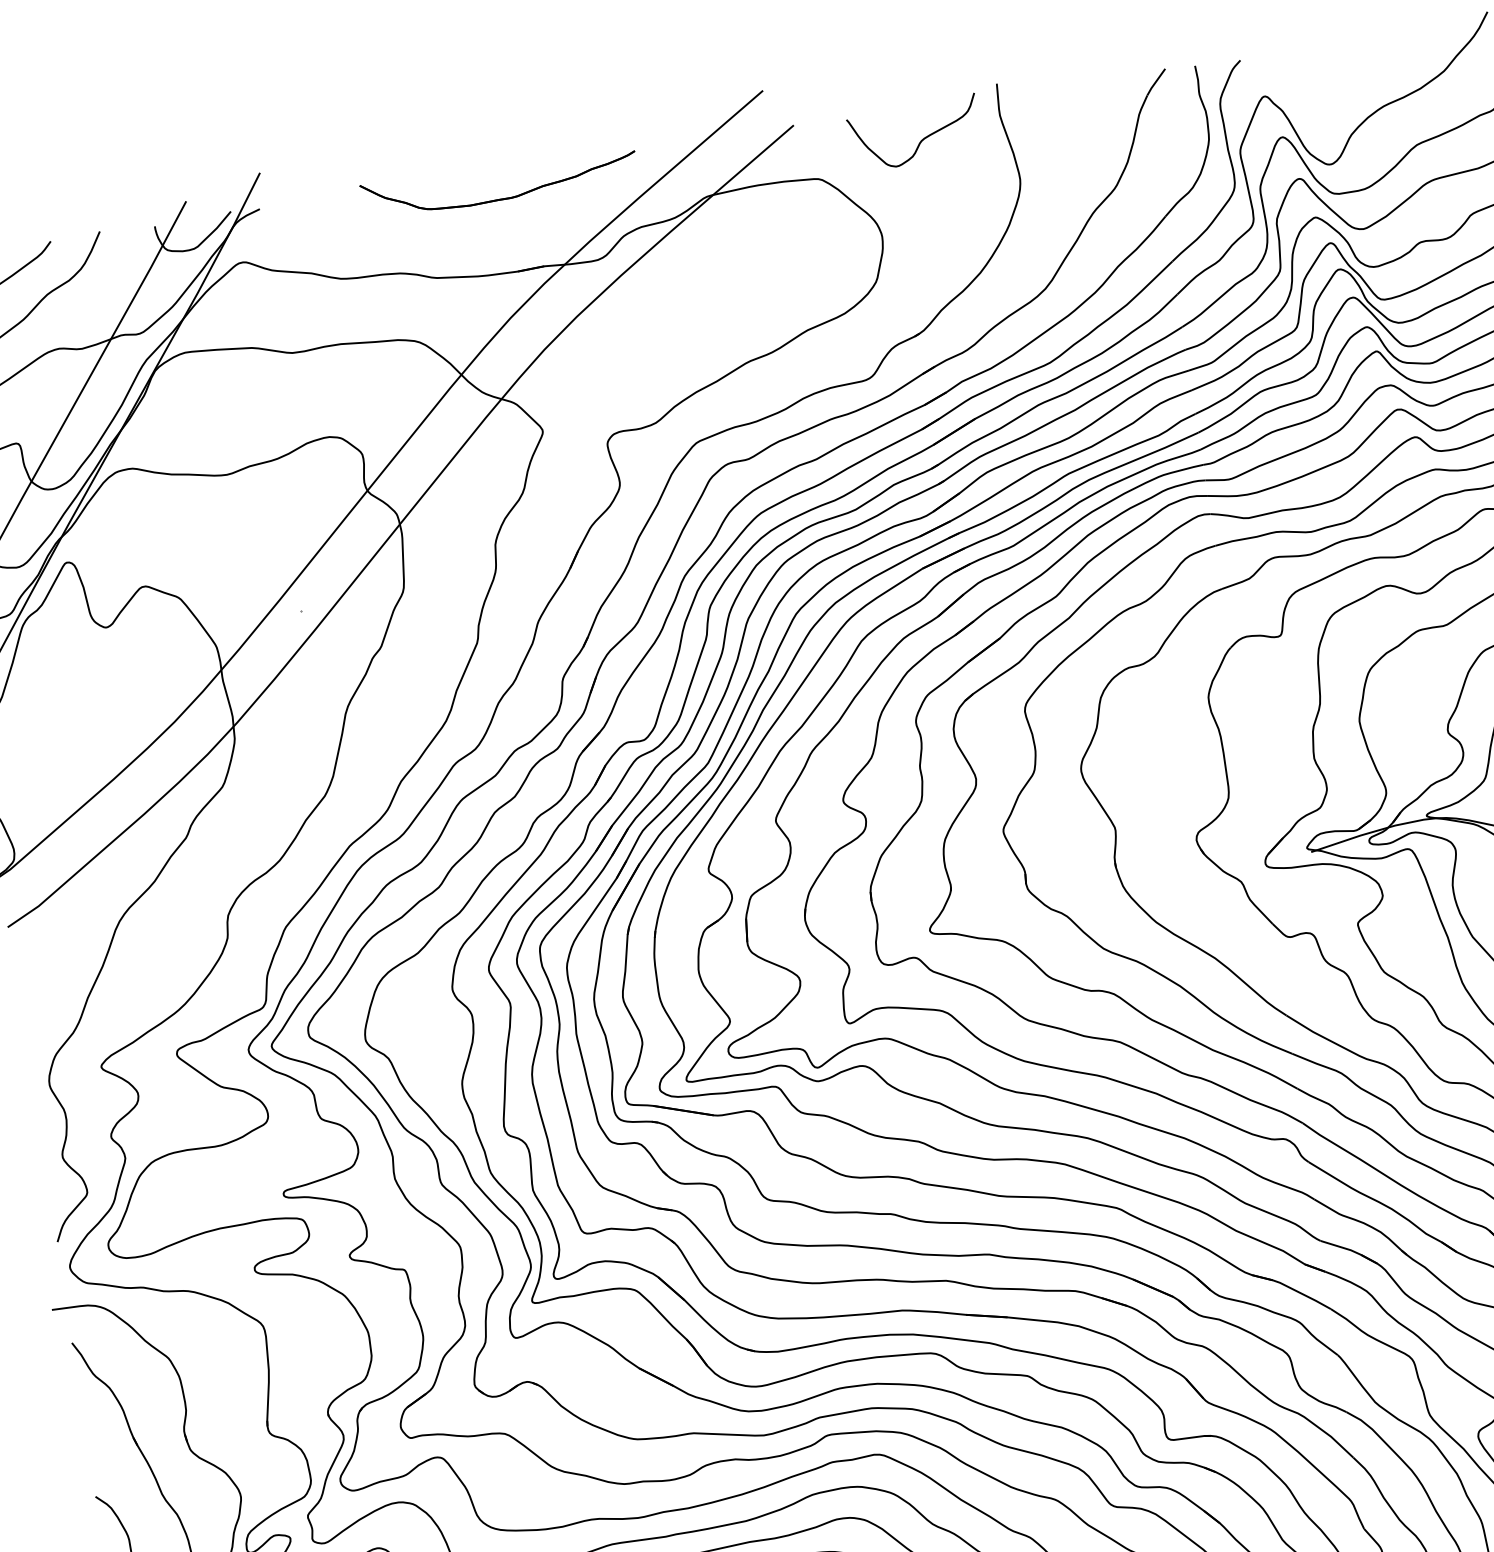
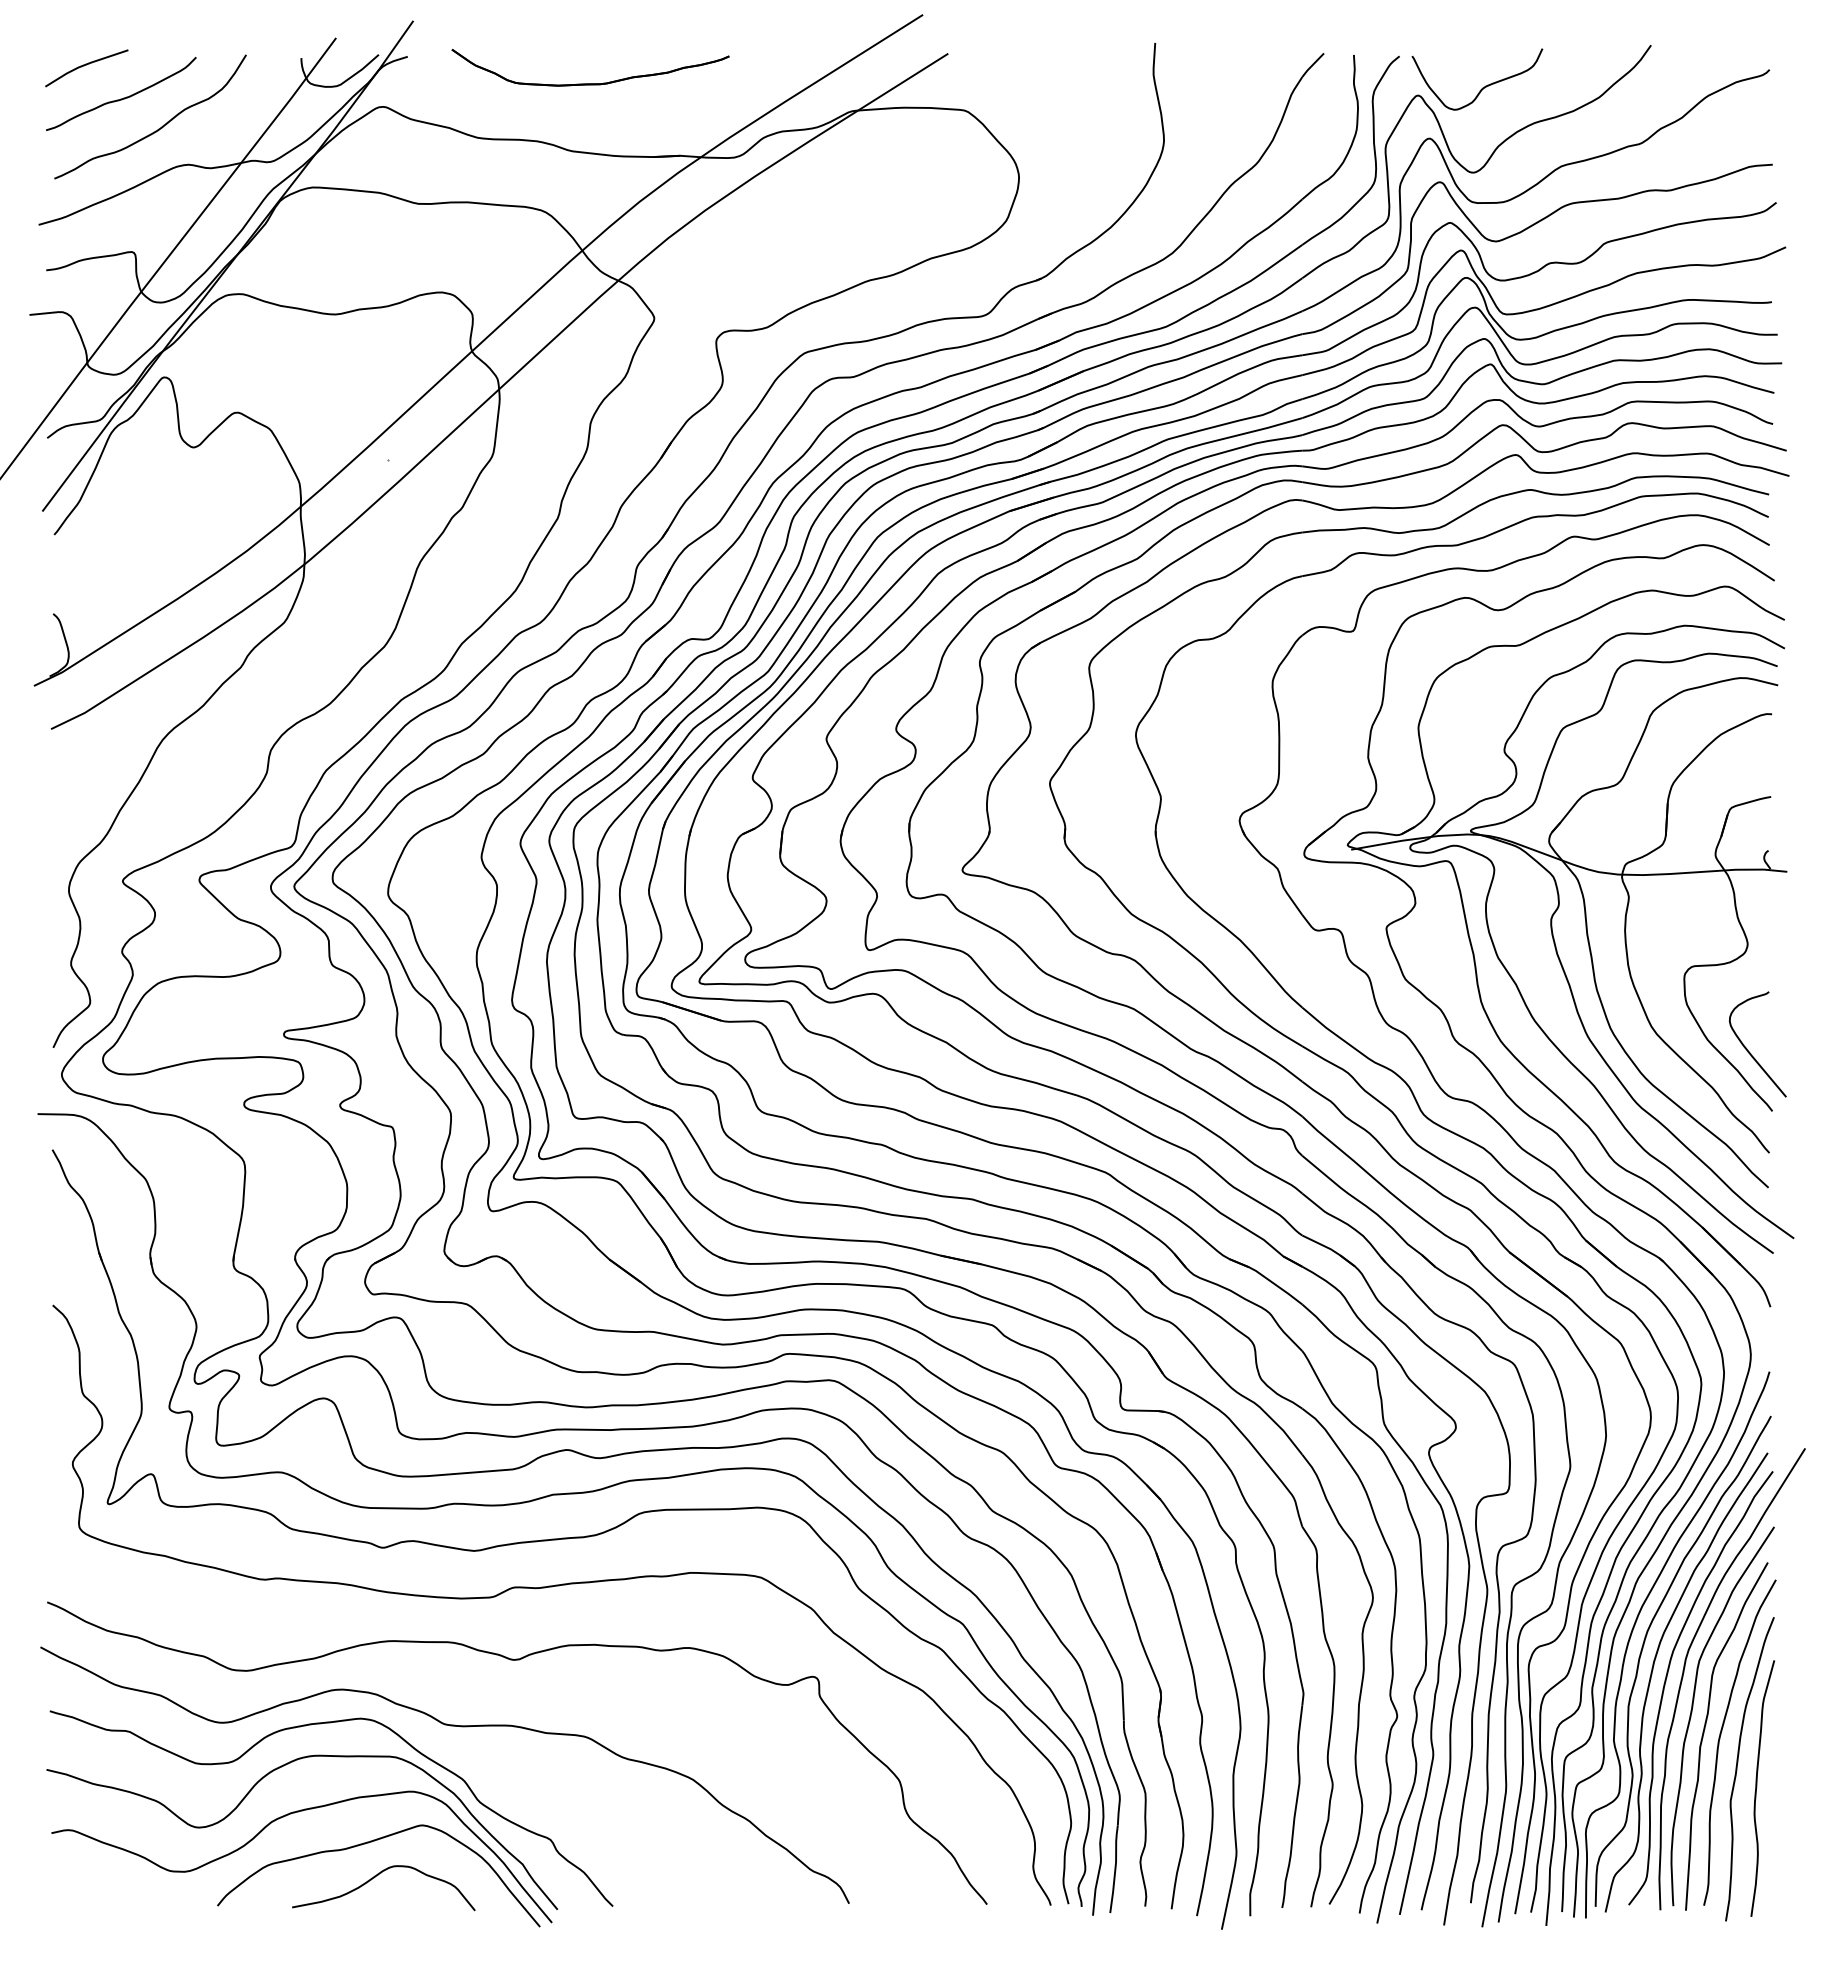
curve: (920, 140) -> (1482, 87), moved
part: (501, 198) -> (590, 83), moved

